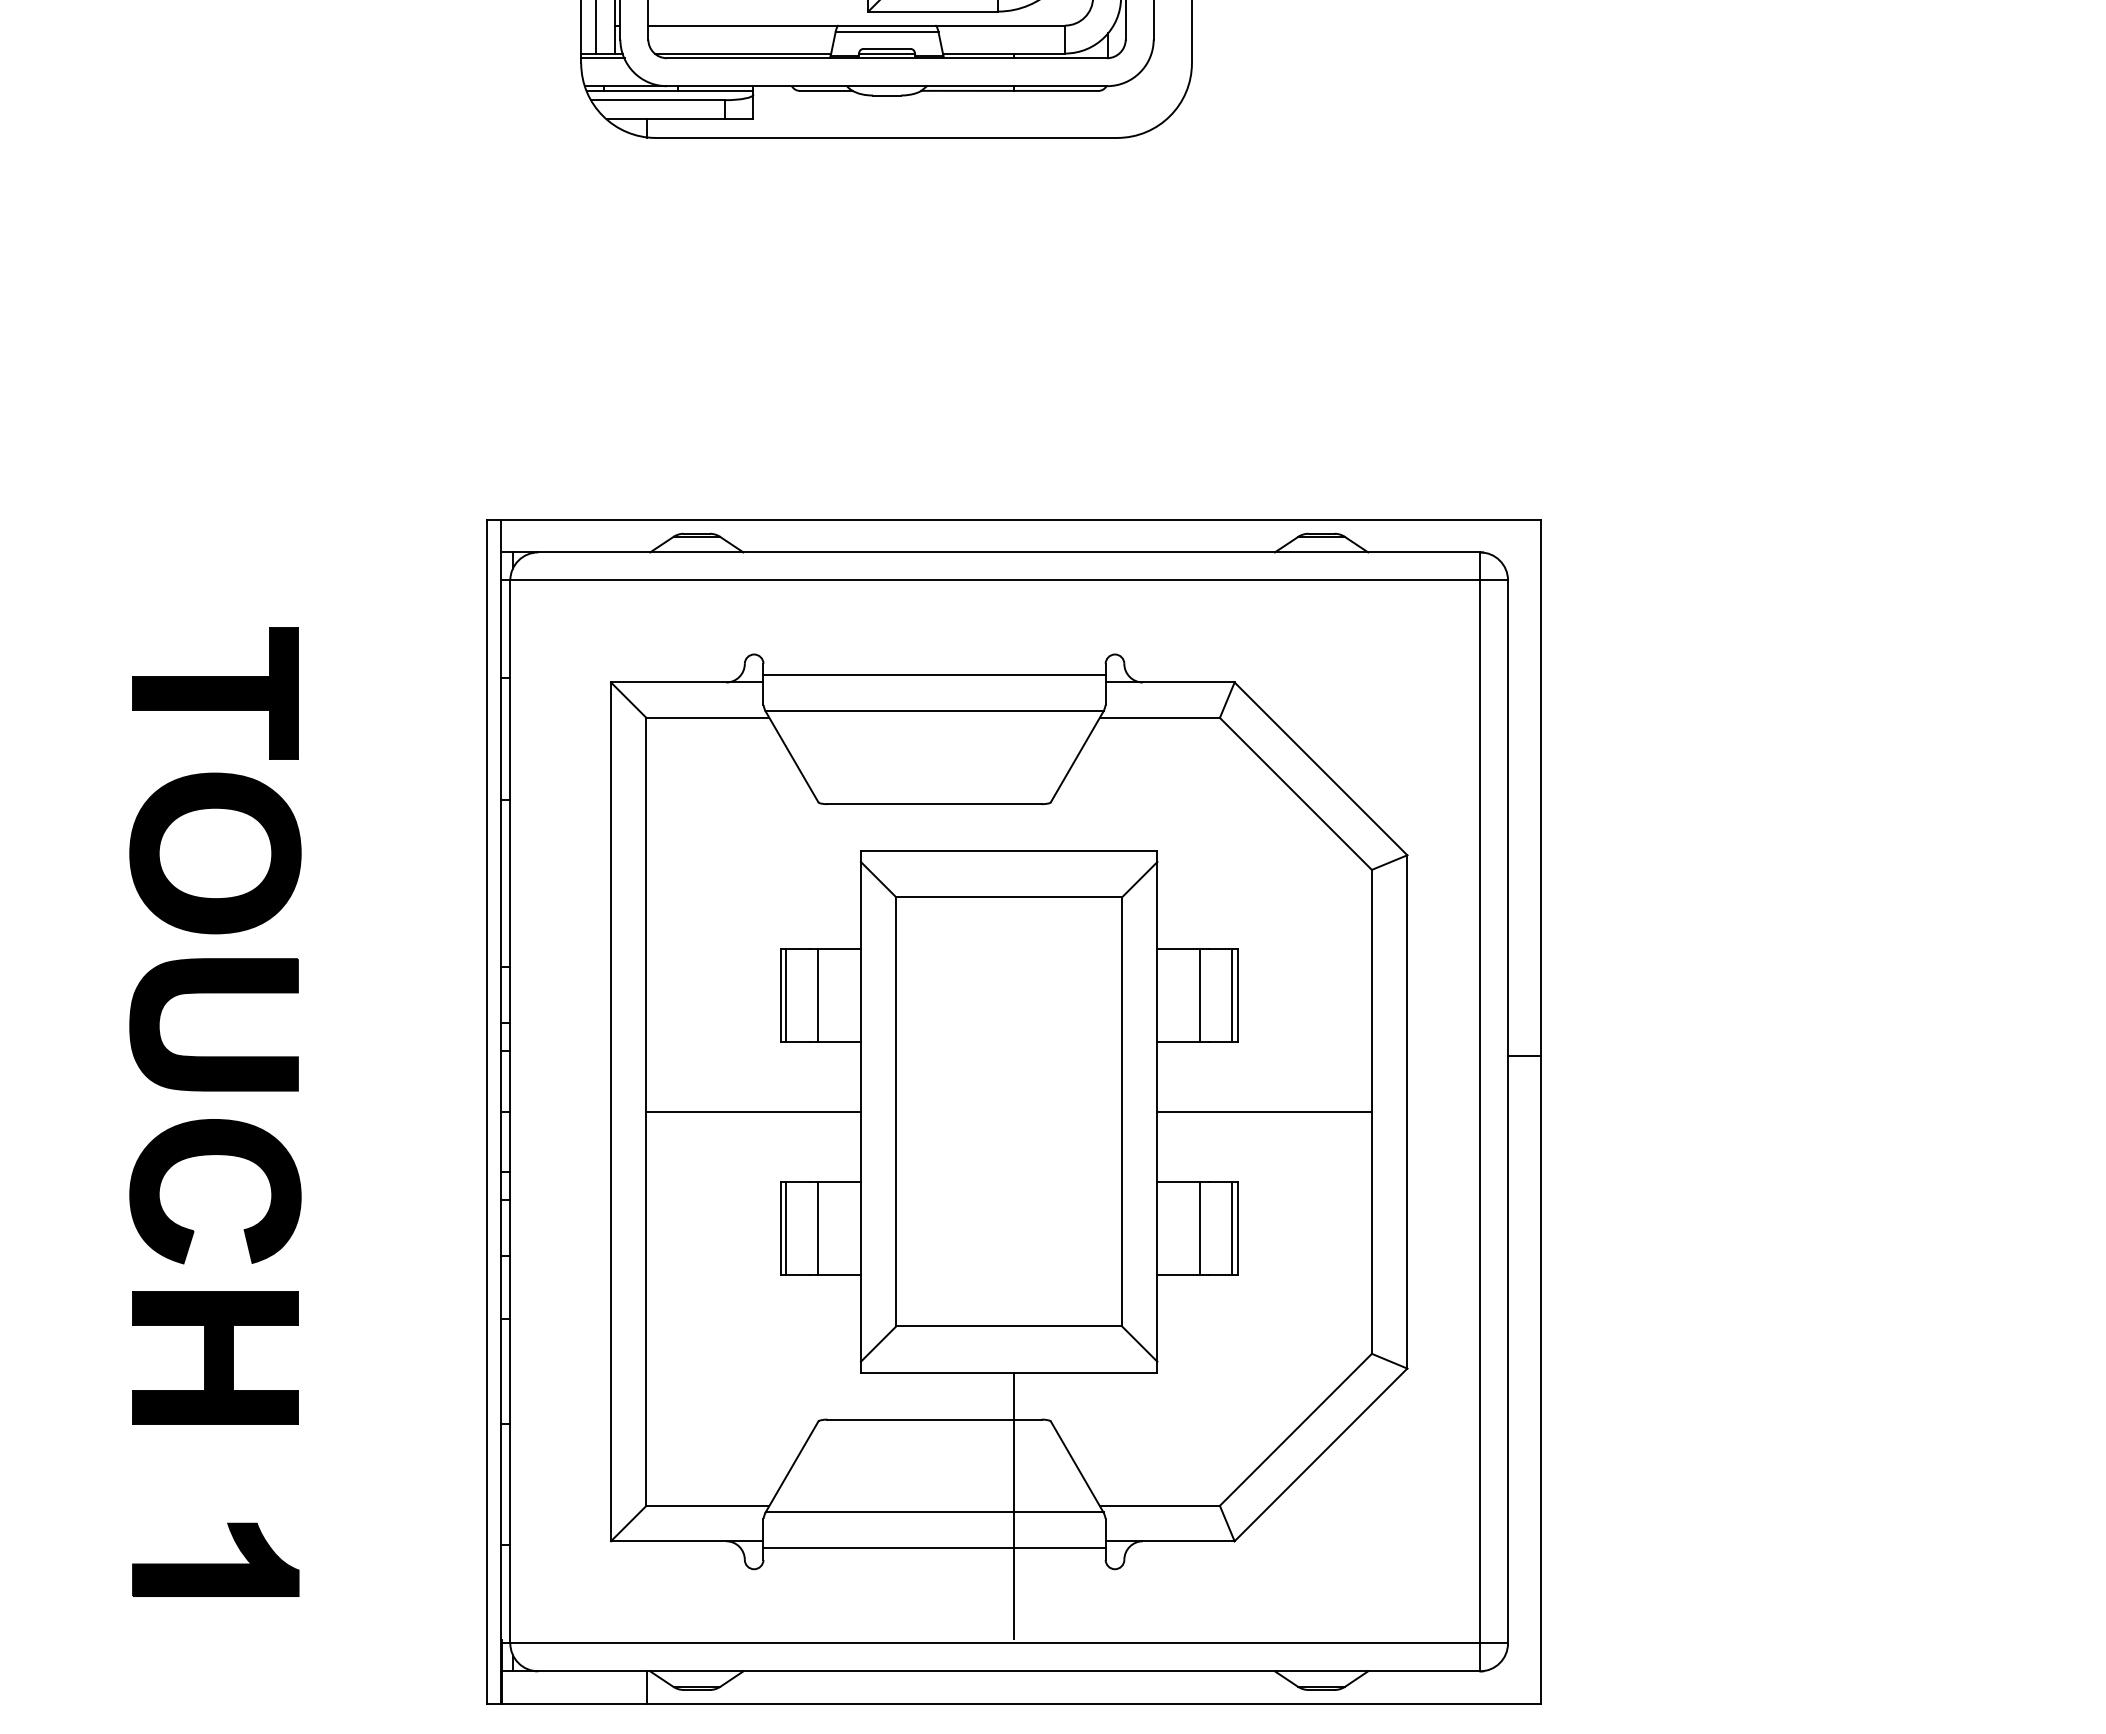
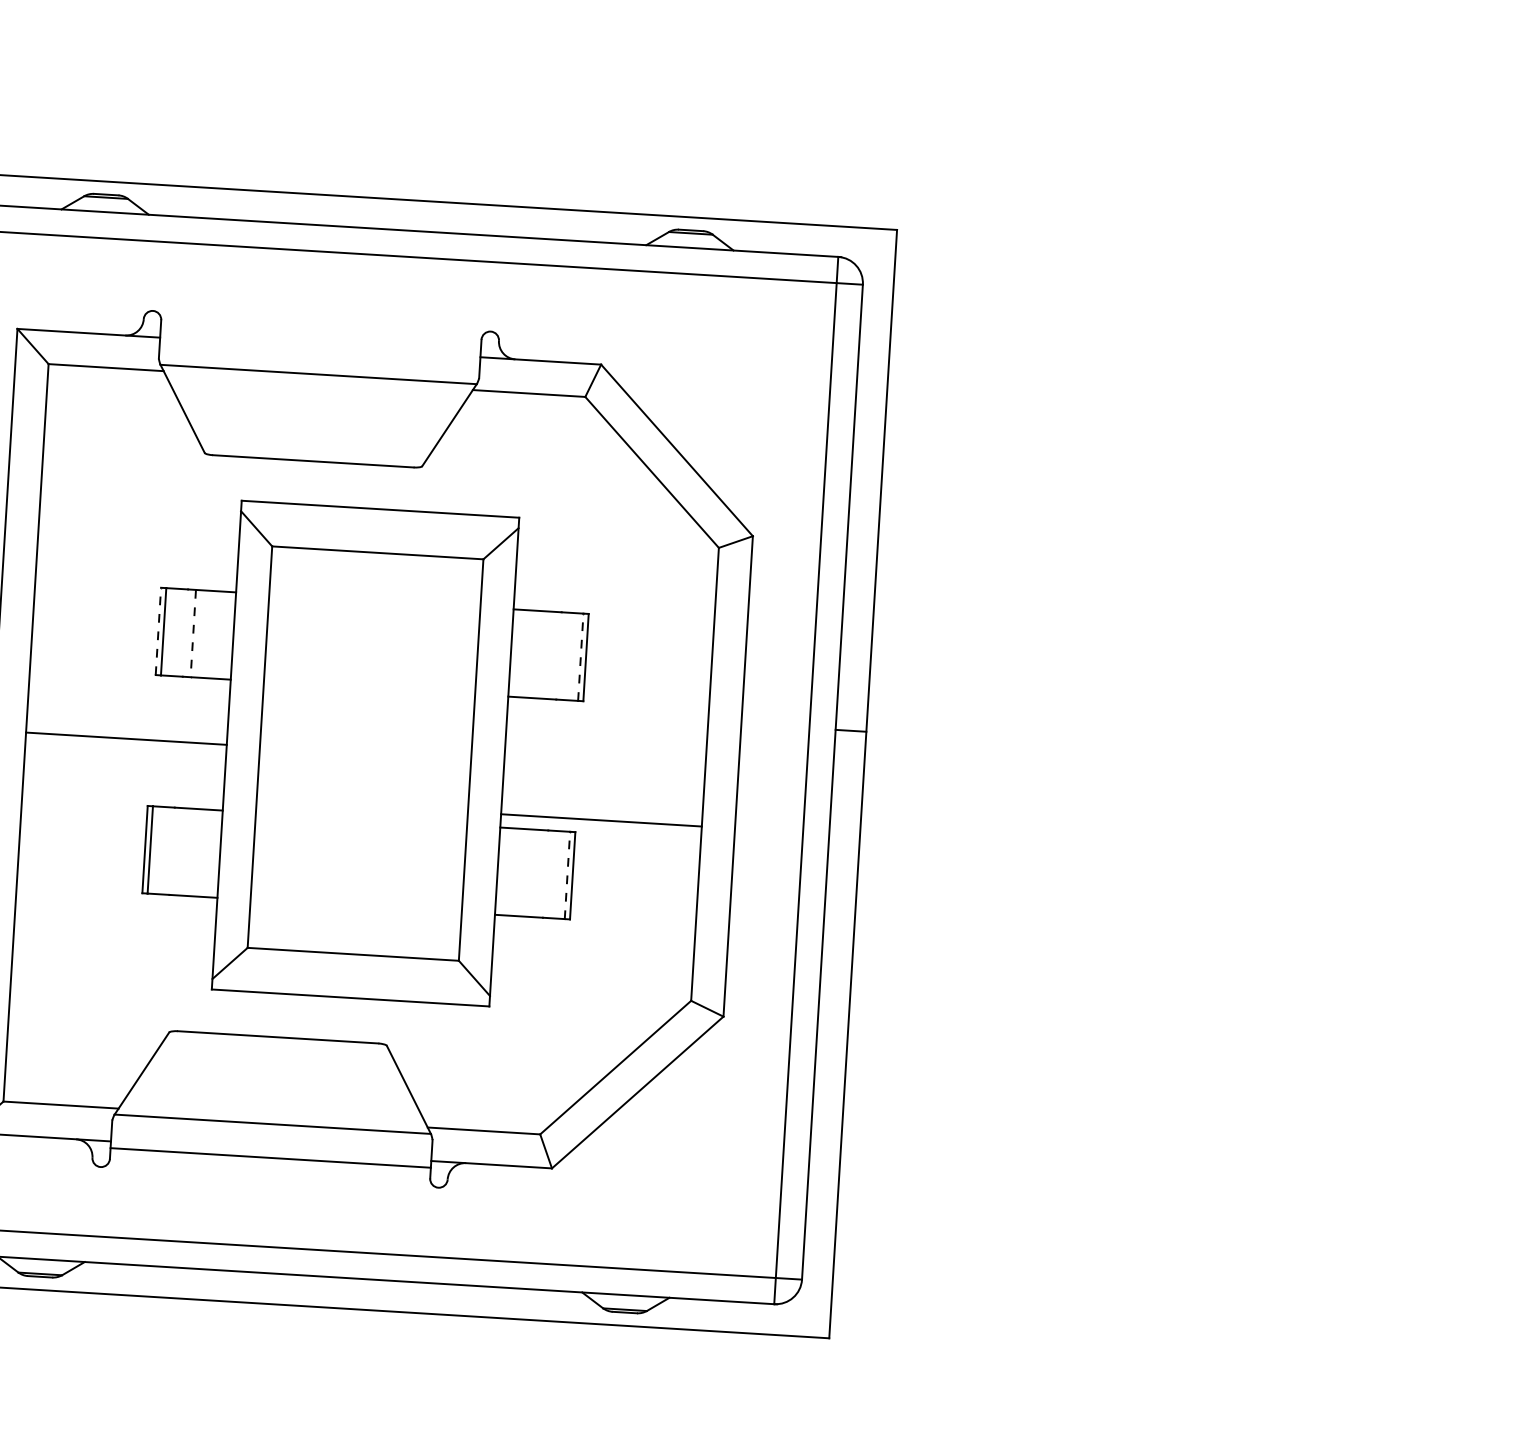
line: (934, 675) -> (320, 340), removed
line: (1200, 994) -> (551, 654), removed
line: (780, 995) -> (158, 631), solid -> dashed
line: (818, 995) -> (193, 633), solid -> dashed
line: (1232, 995) -> (581, 657), solid -> dashed
line: (1264, 1111) -> (601, 820), moved
line: (818, 1228) -> (180, 851), removed
line: (1200, 1228) -> (537, 873), removed
line: (1232, 1228) -> (567, 875), solid -> dashed
line: (1014, 1505) -> (347, 1122), removed

